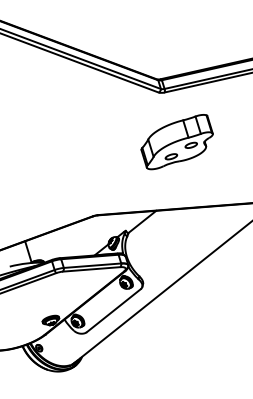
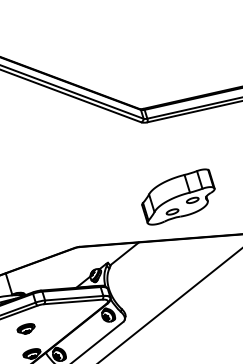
part: (176, 142) -> (177, 197), moved
part: (44, 295) -> (25, 328), added

